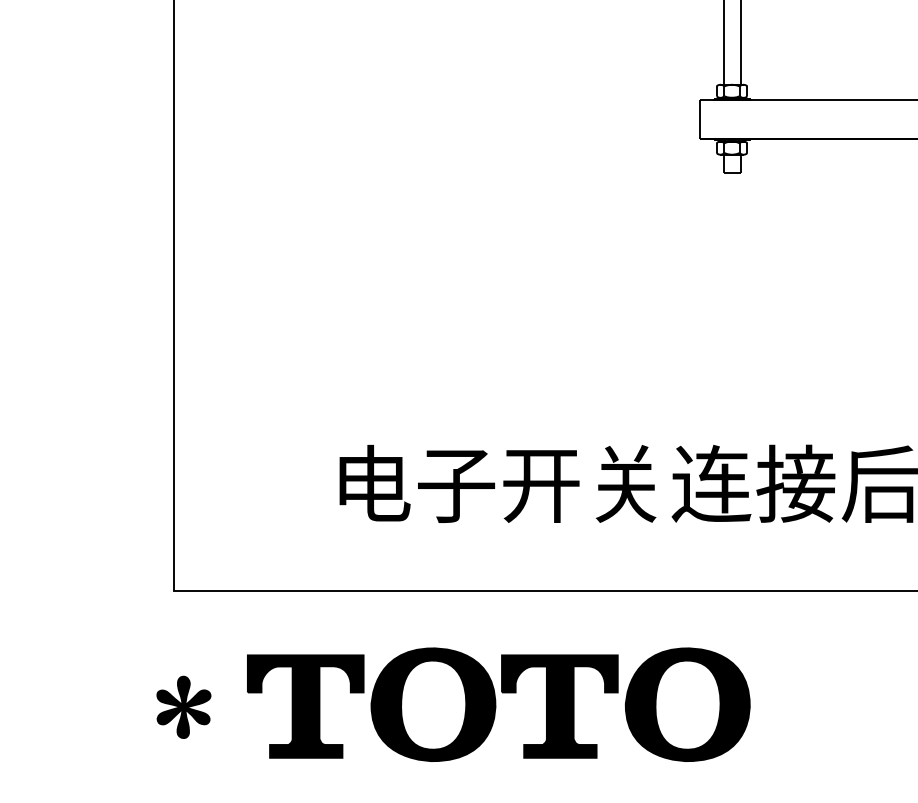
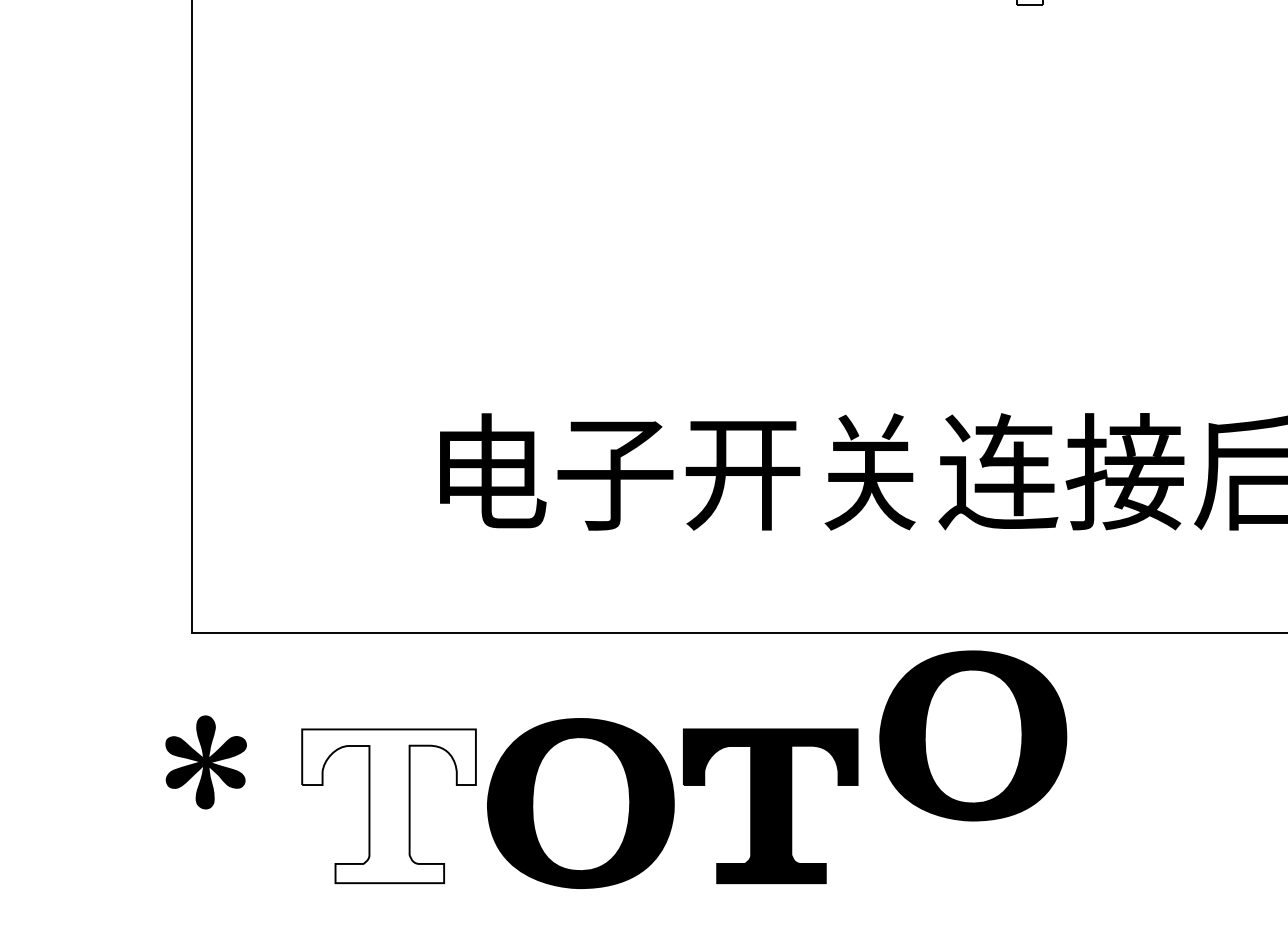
part: (687, 704) -> (972, 735), moved
part: (183, 706) -> (205, 761), moved
fill: (305, 706) -> (388, 806), removed

